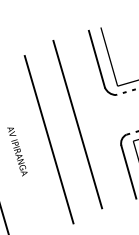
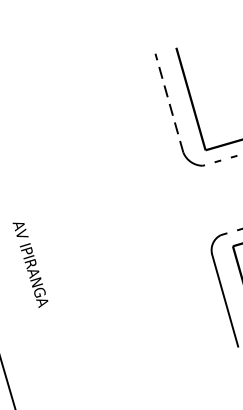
line: (96, 58) -> (168, 101), solid -> dashed
line: (77, 124) -> (135, 217), removed
line: (48, 139) -> (84, 243), removed

